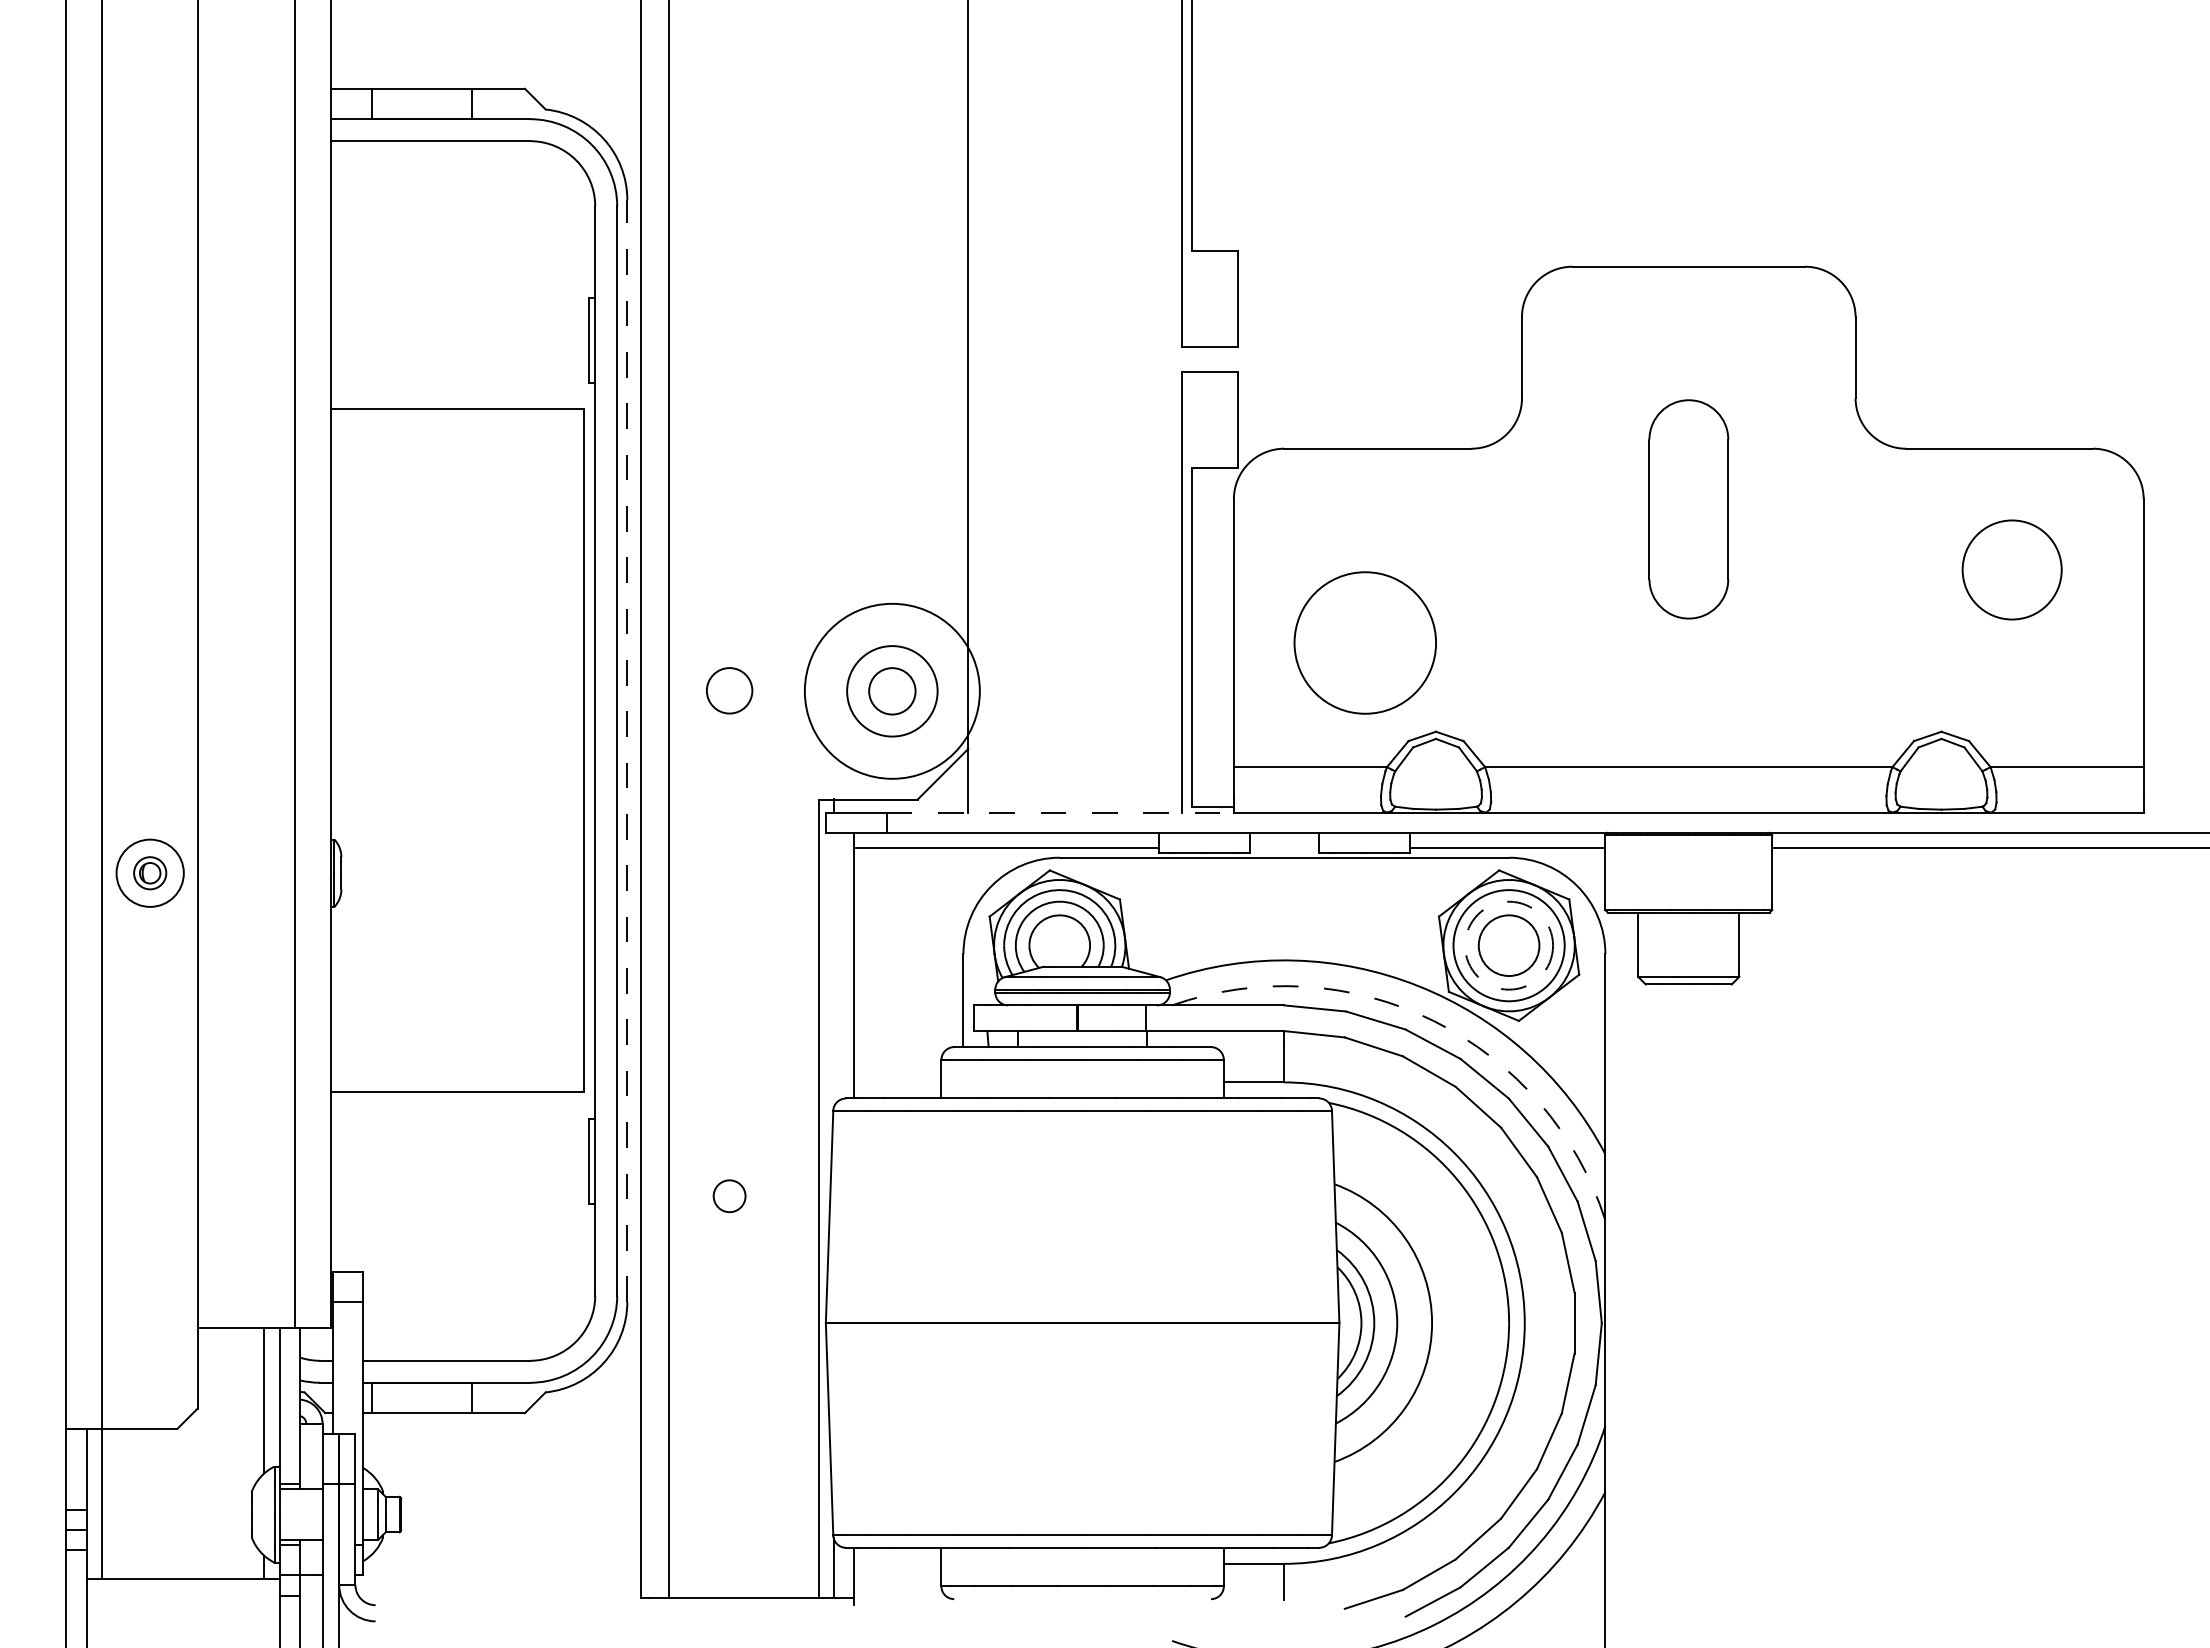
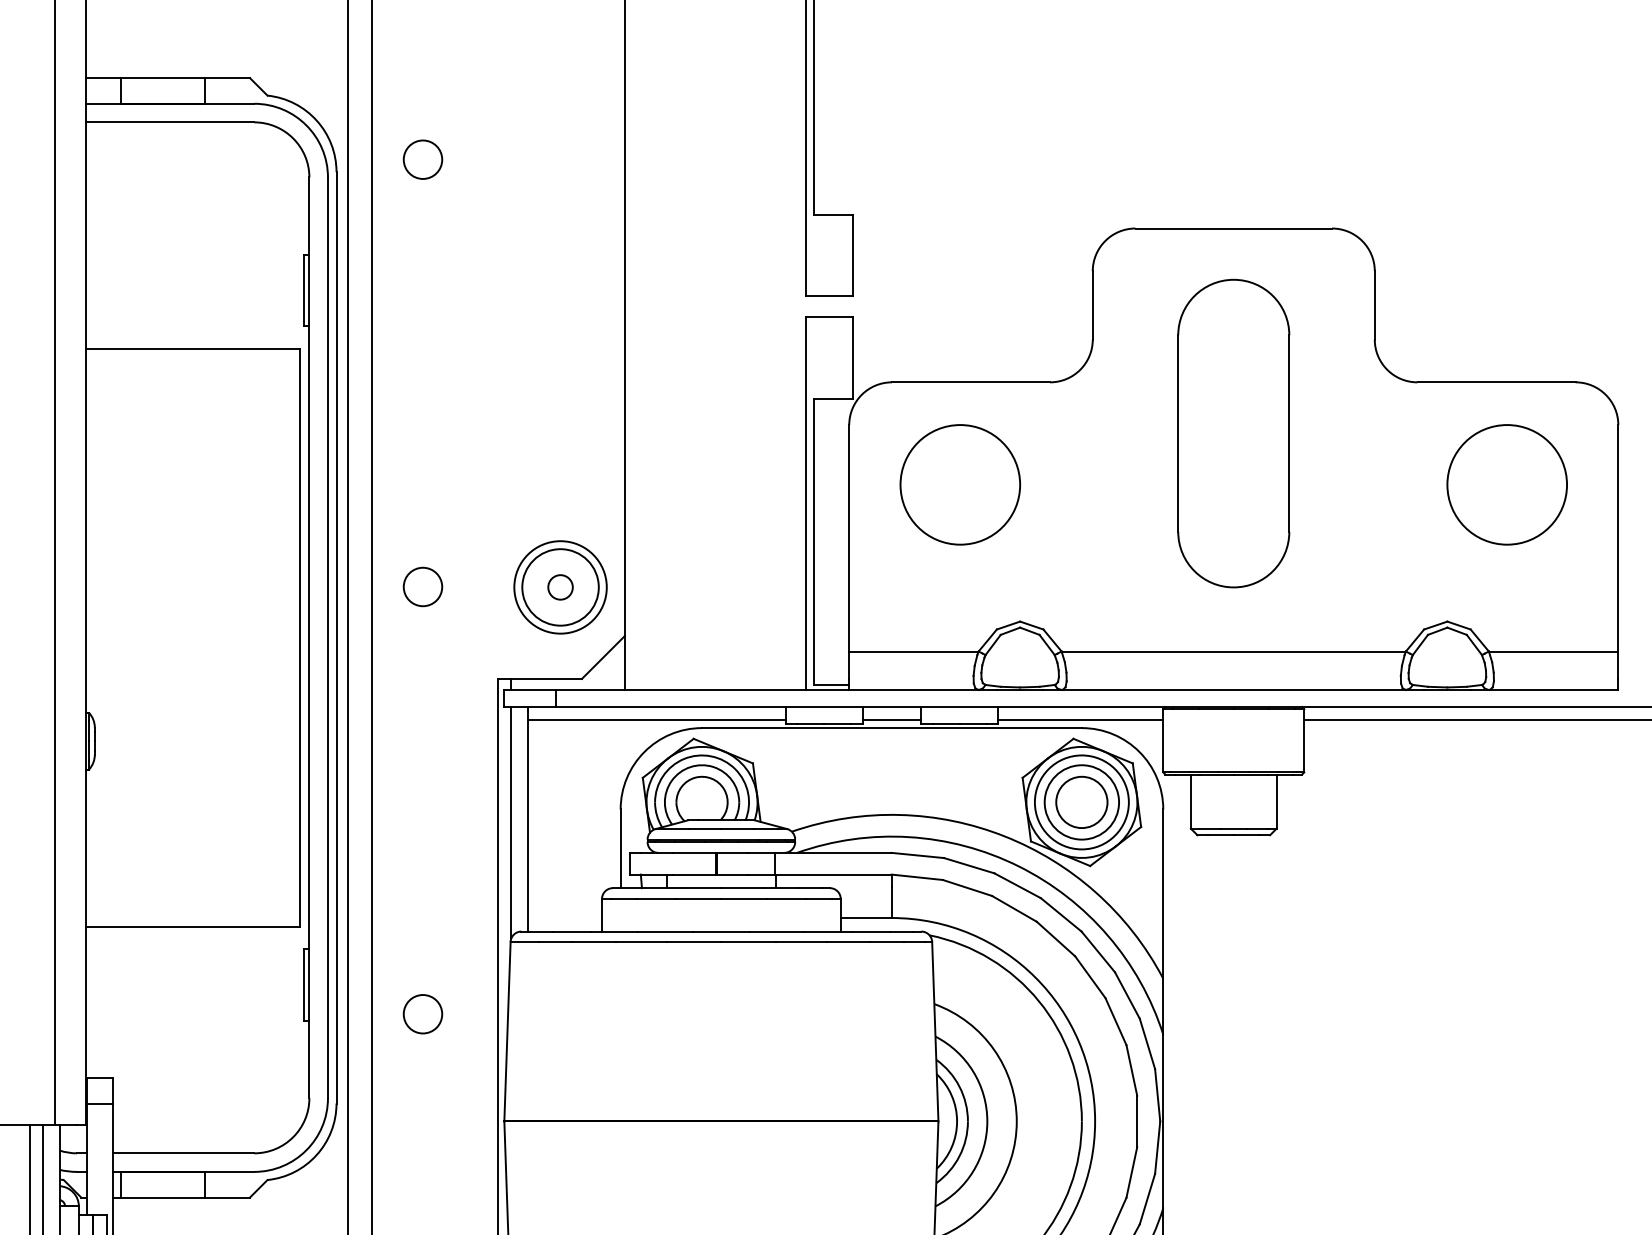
circle: (729, 184) -> (422, 159), added
part: (1688, 509) -> (1233, 433), size x1.67
circle: (2011, 569) -> (1506, 484), size x1.43
circle: (1364, 642) -> (959, 484), moved
circle: (891, 690) -> (559, 586), size x0.62
circle: (892, 691) -> (560, 587), size x0.62
line: (627, 750) -> (336, 637), dashed -> solid
line: (1060, 812) -> (702, 689), dashed -> solid
line: (1284, 848) -> (892, 720), added
circle: (1509, 945) -> (1082, 802), dashed -> solid
line: (833, 969) -> (510, 822), added
arc: (1434, 1021) -> (1018, 866), dashed -> solid
circle: (729, 1196) -> (422, 1014), size x1.43

